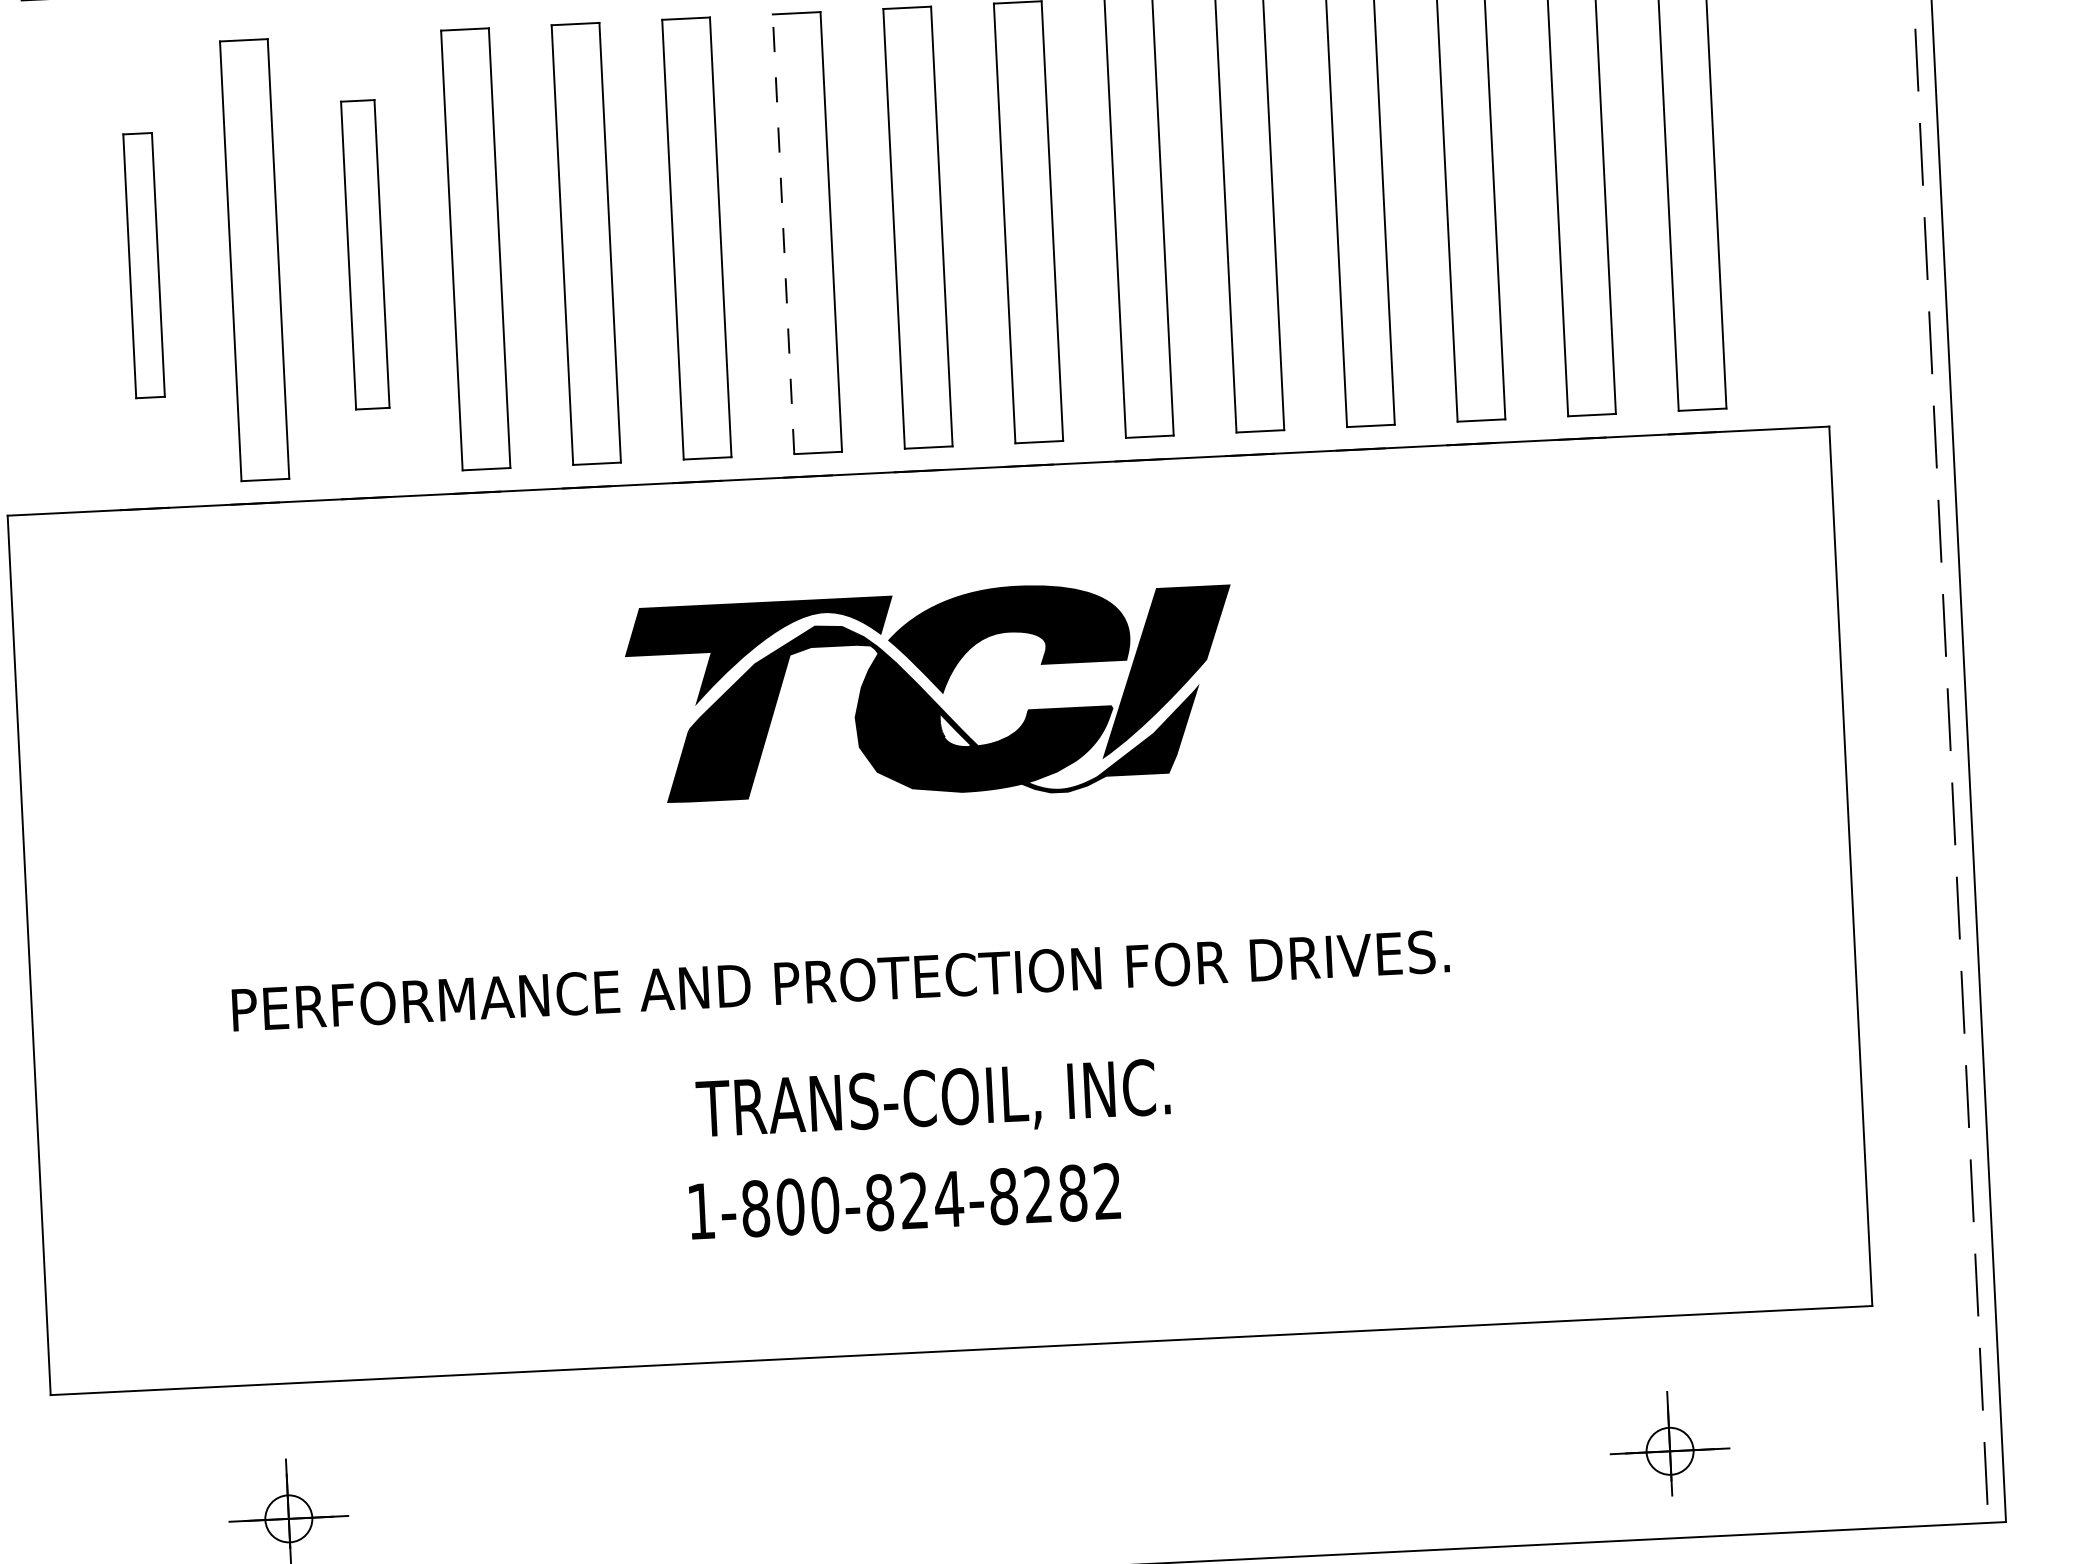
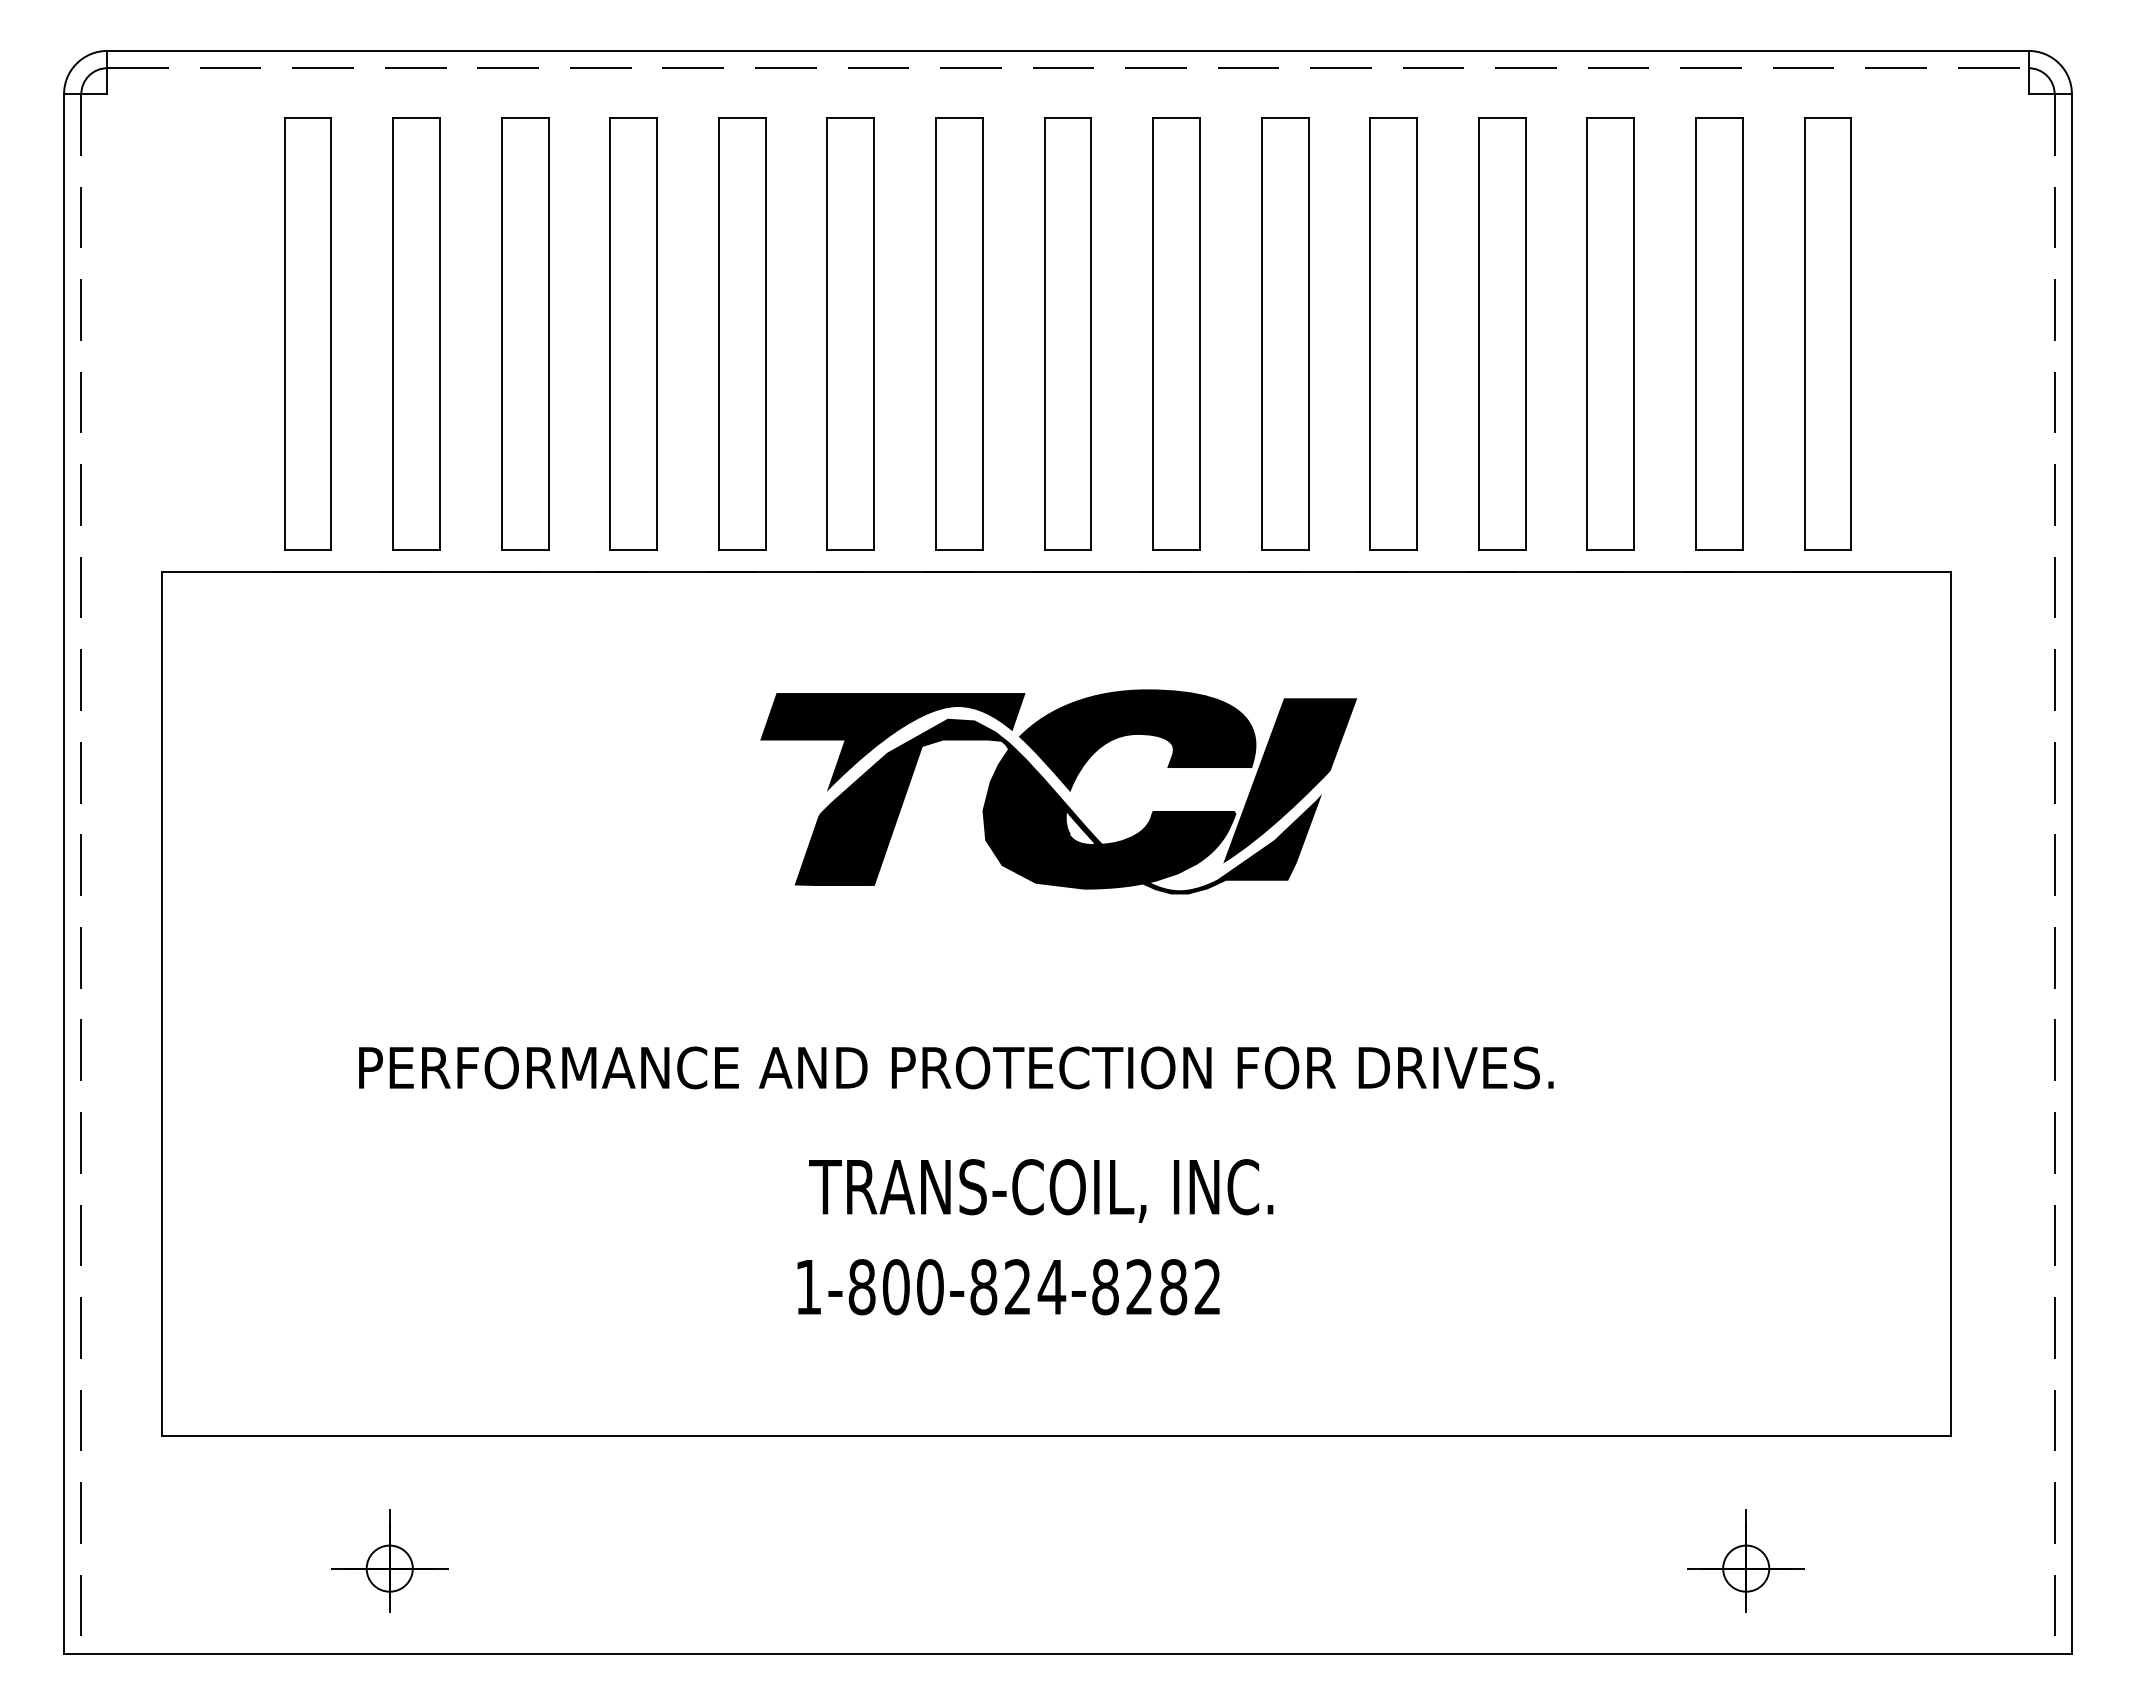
line: (783, 233) -> (935, 333), dashed -> solid
part: (365, 254) -> (525, 333), size x1.43
part: (143, 265) -> (307, 333), size x1.67

